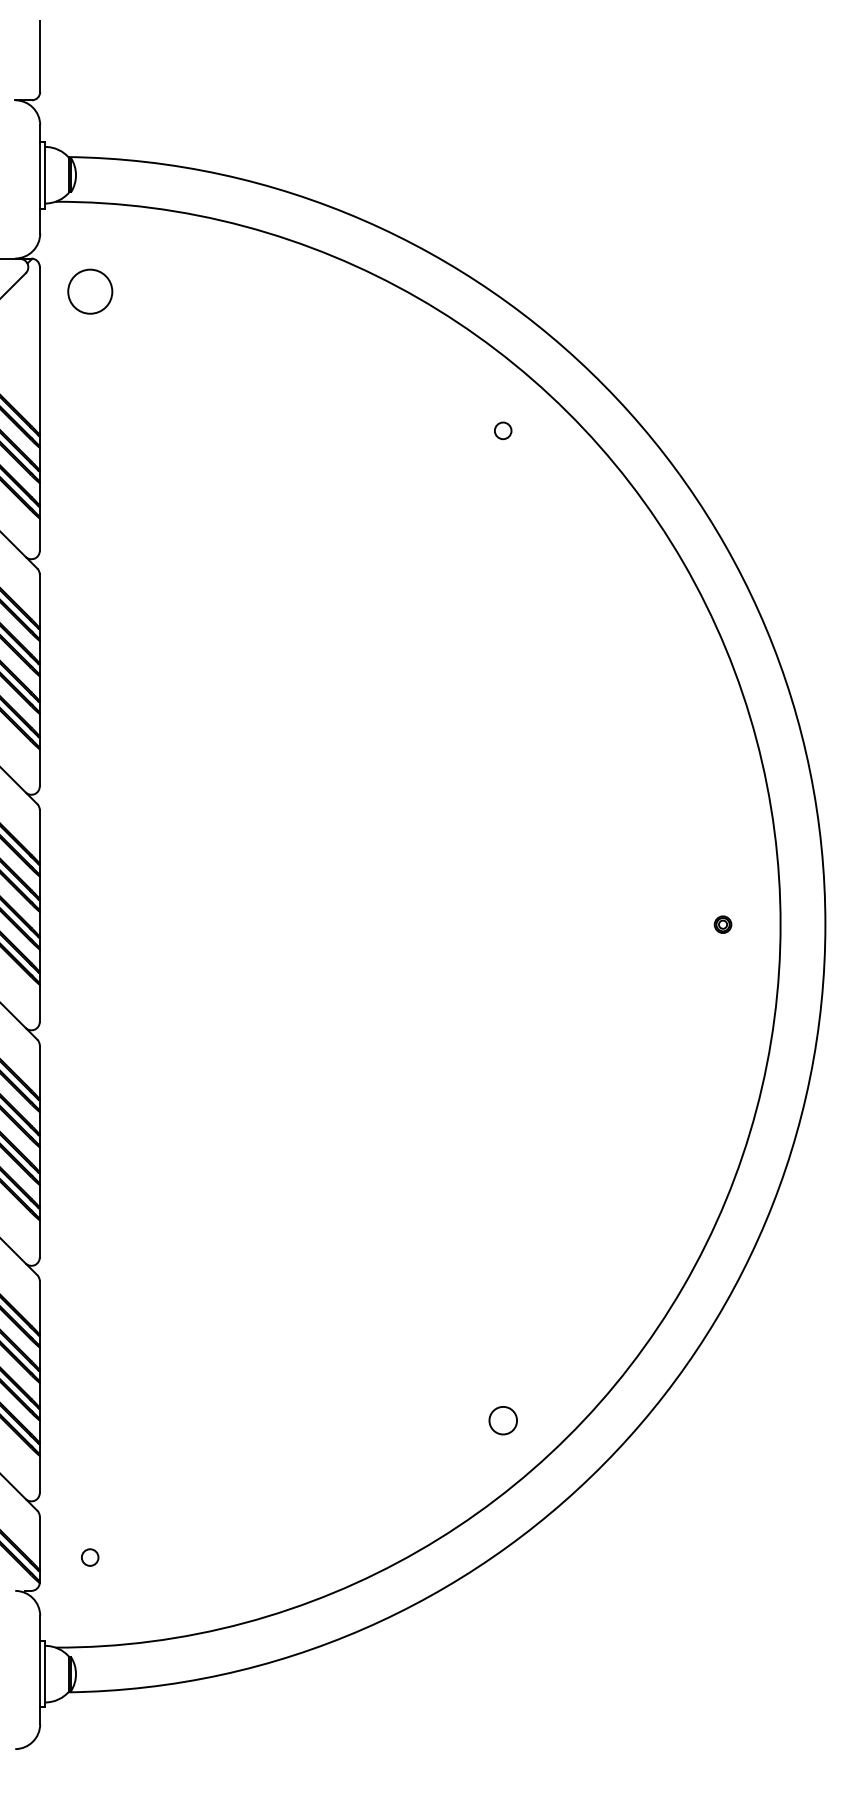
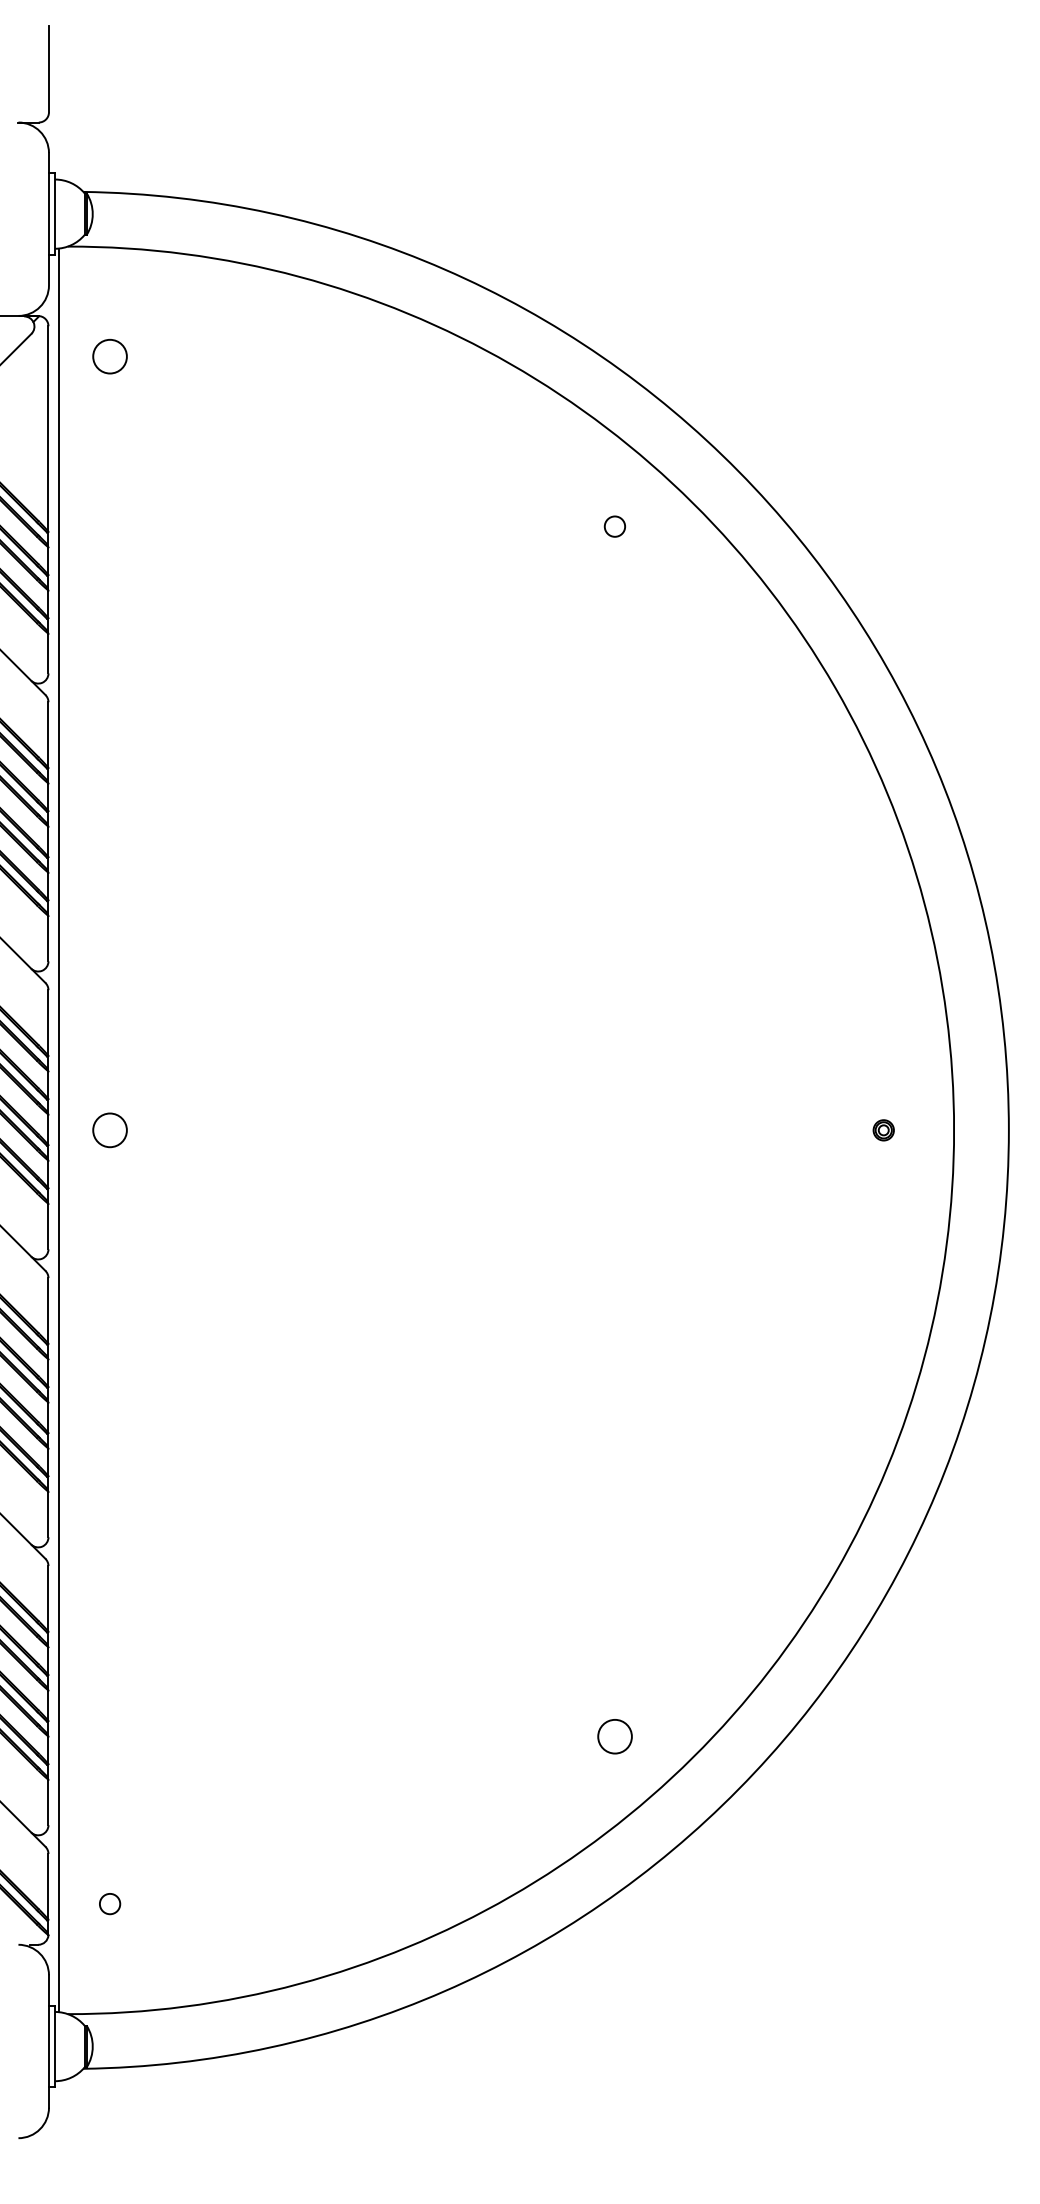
circle: (89, 291) -> (109, 356), size x0.62
line: (48, 924) -> (59, 1130), added
circle: (89, 924) -> (109, 1130), added

